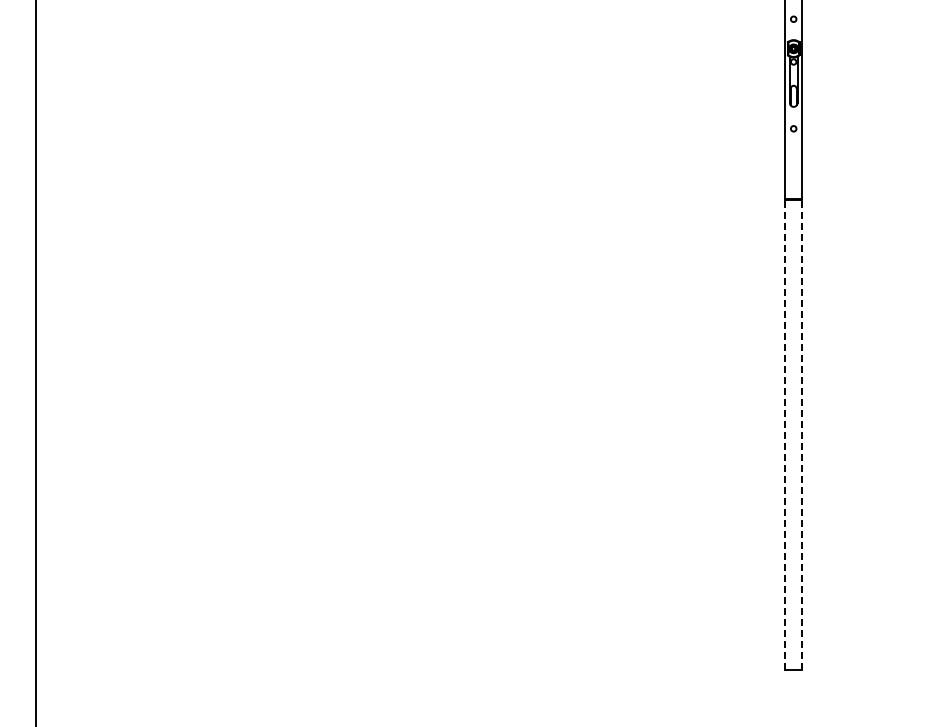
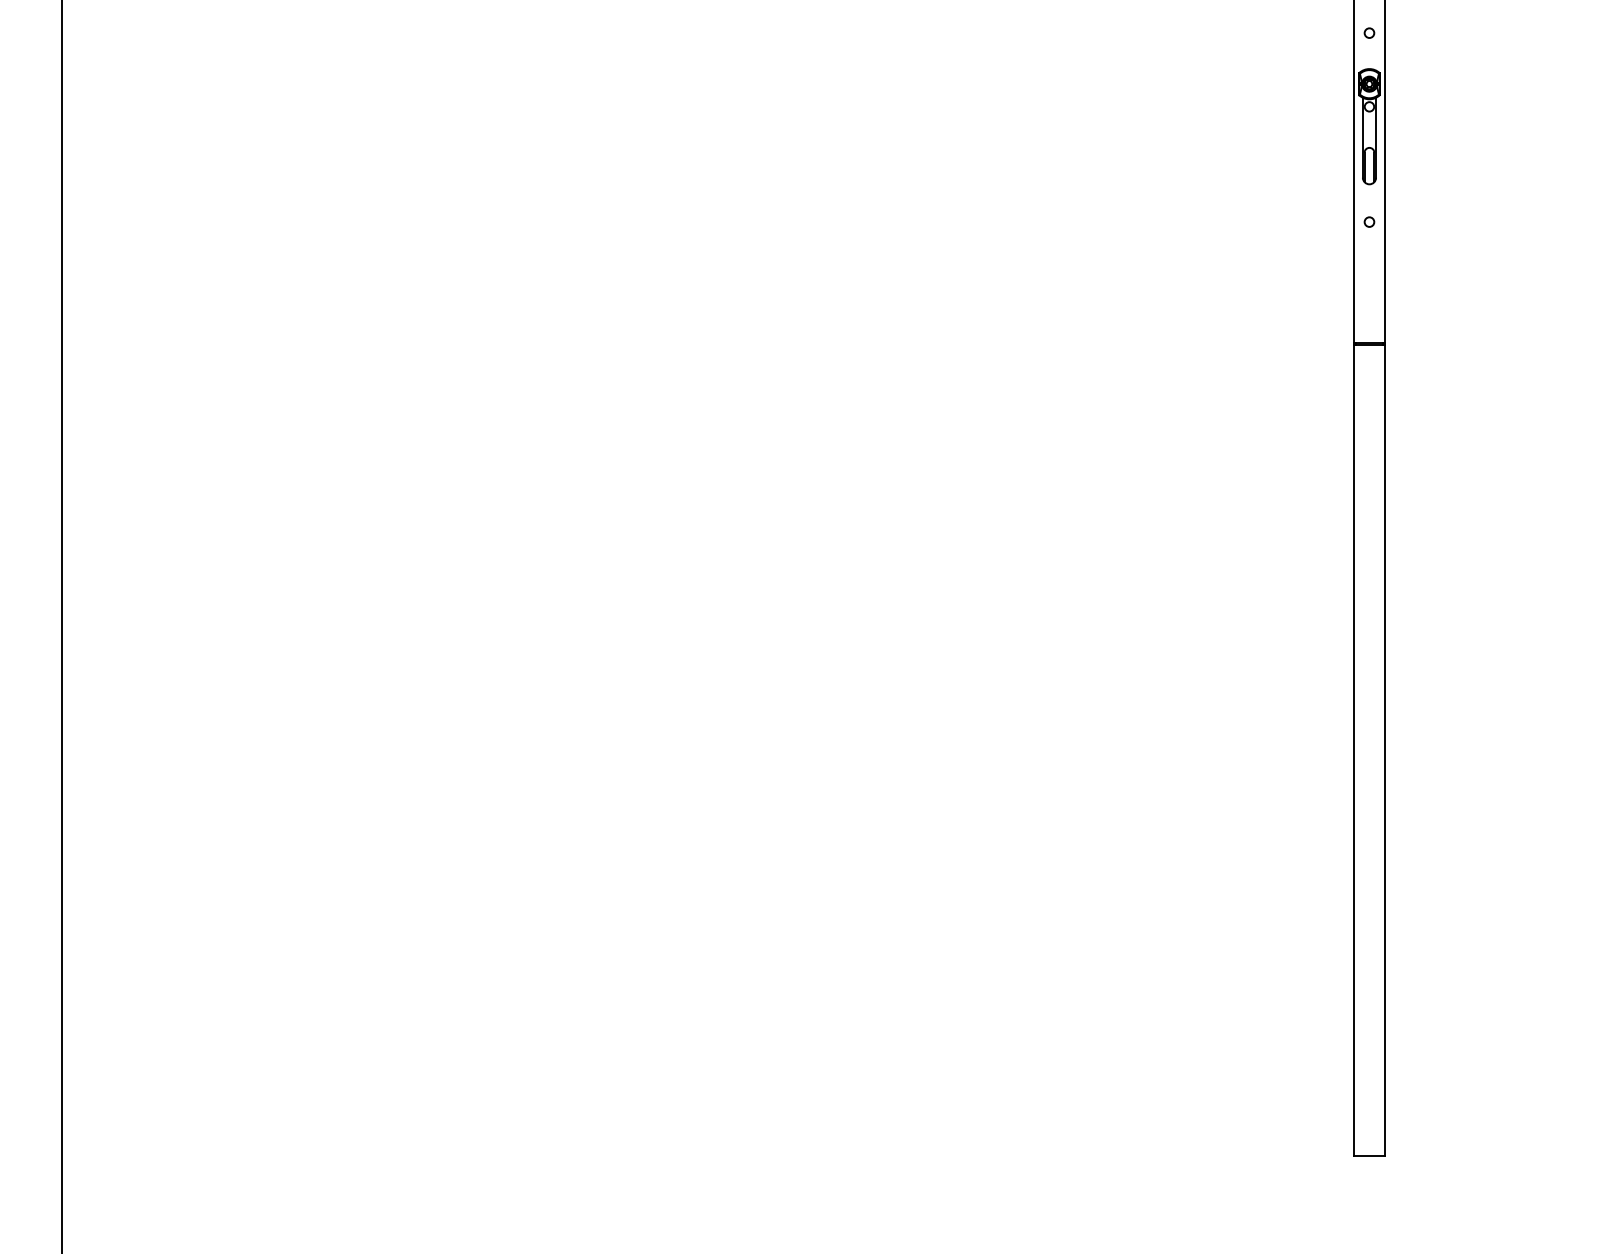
line: (784, 434) -> (1353, 749), dashed -> solid
line: (802, 434) -> (1384, 749), dashed -> solid

